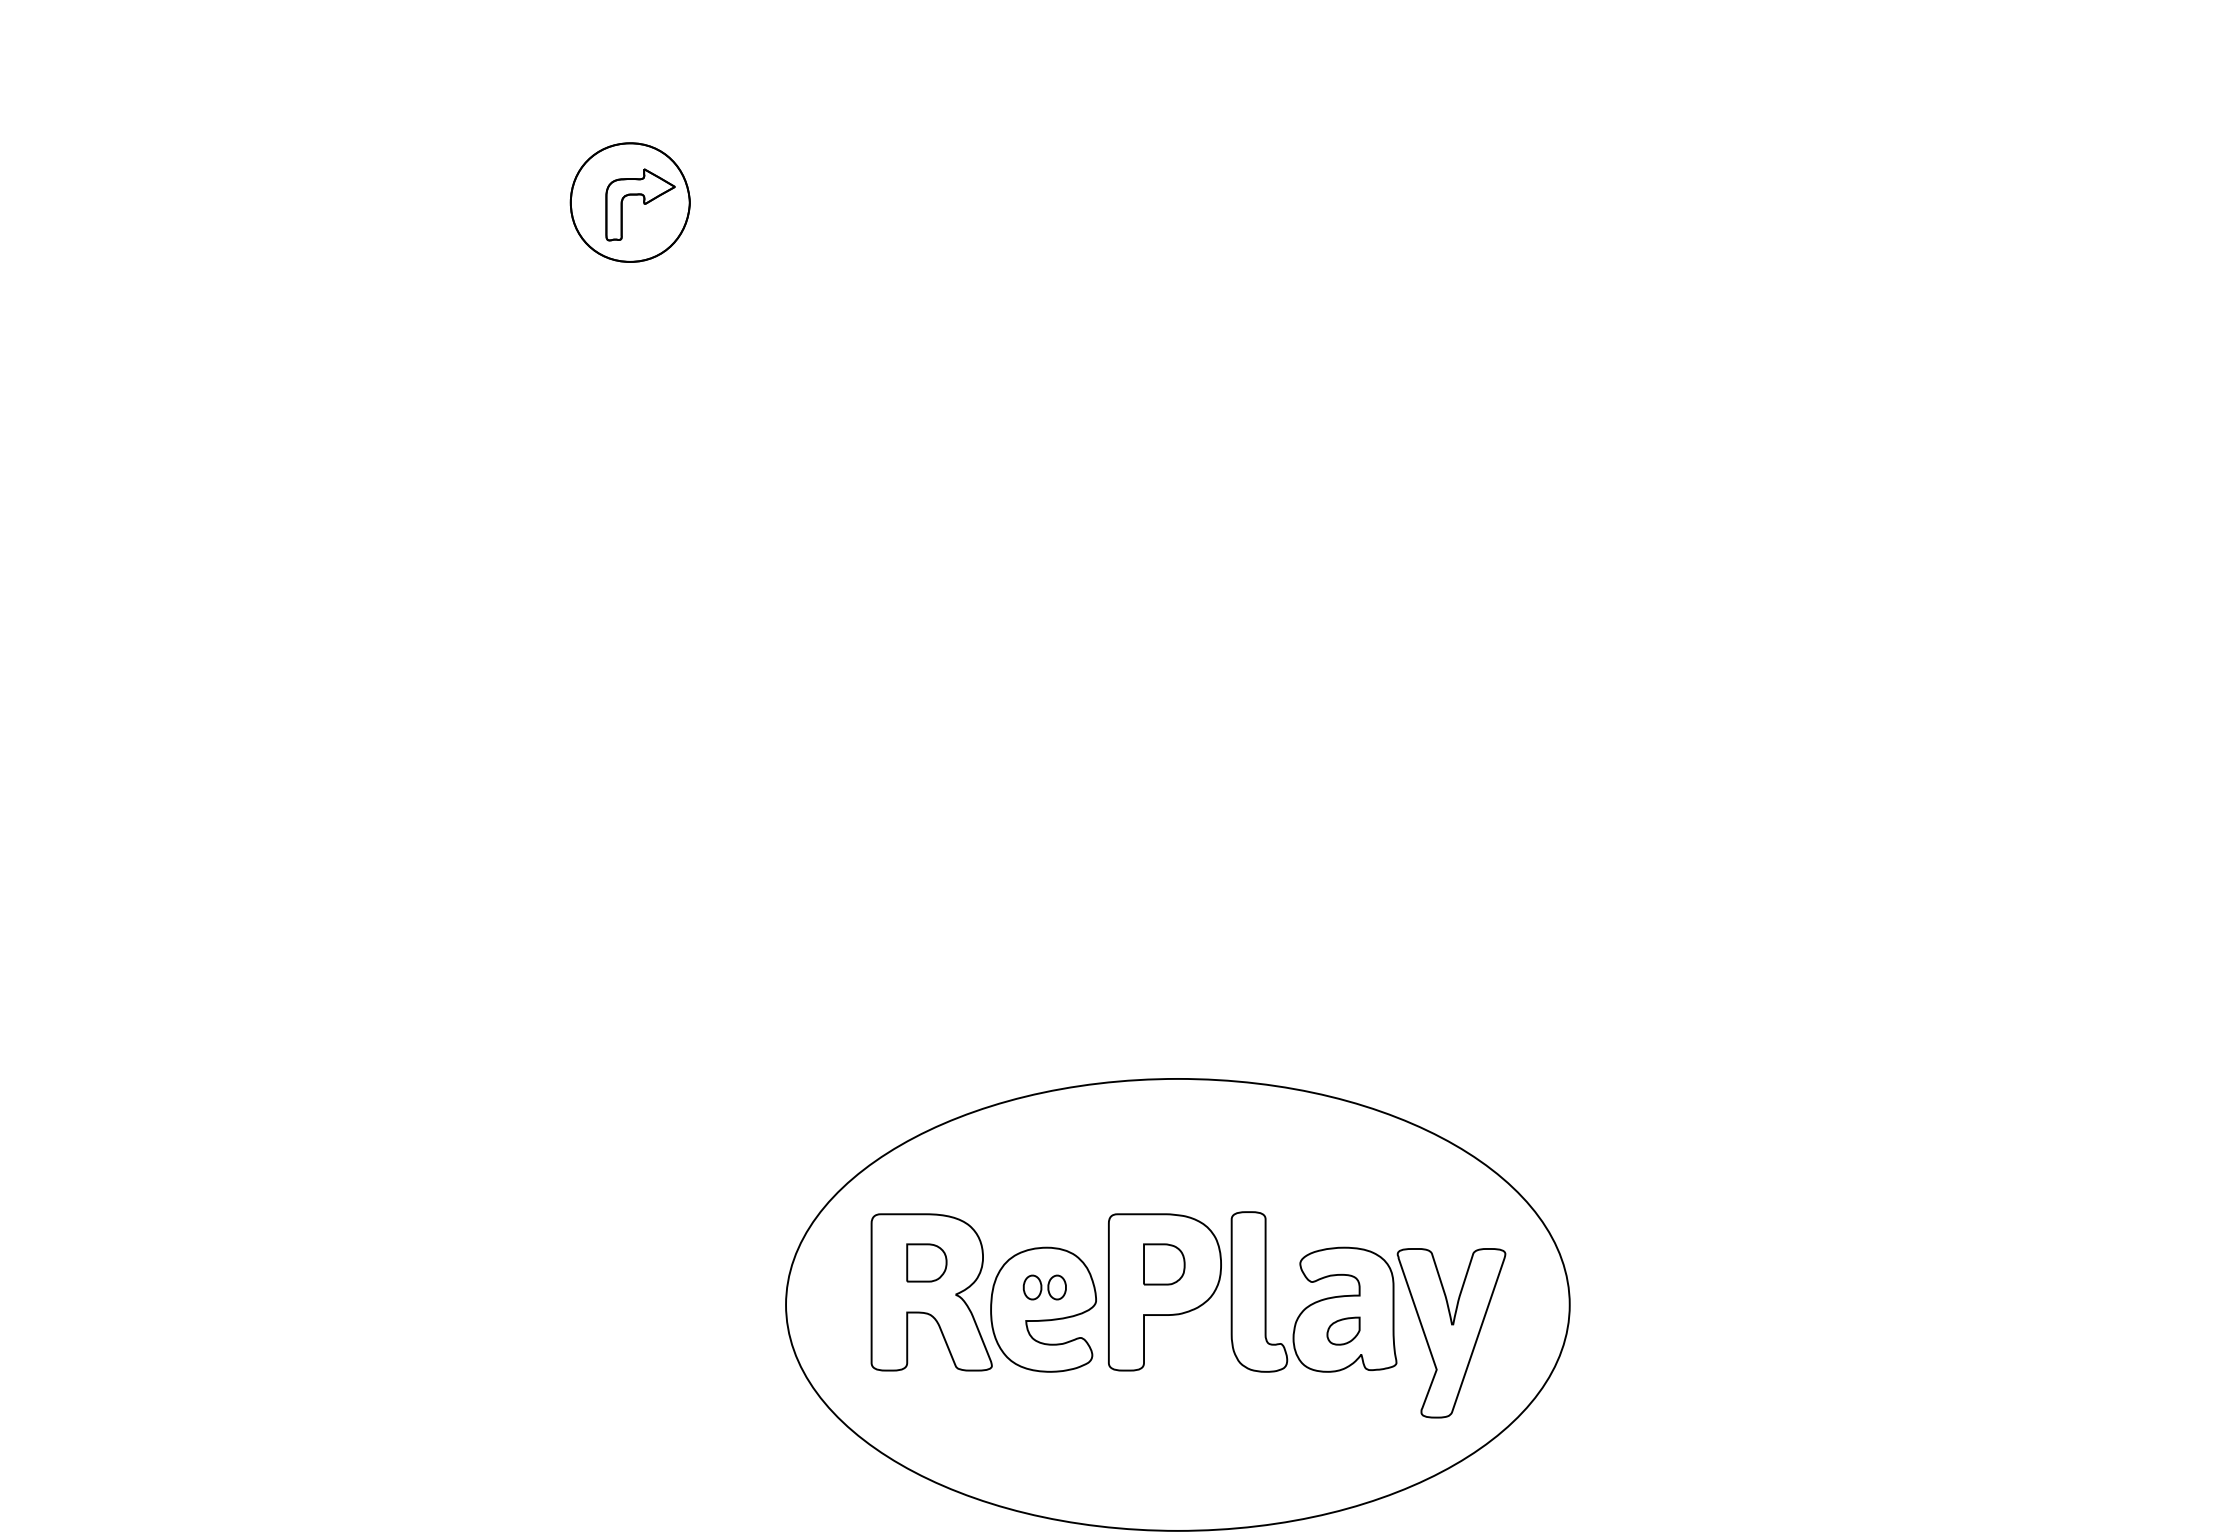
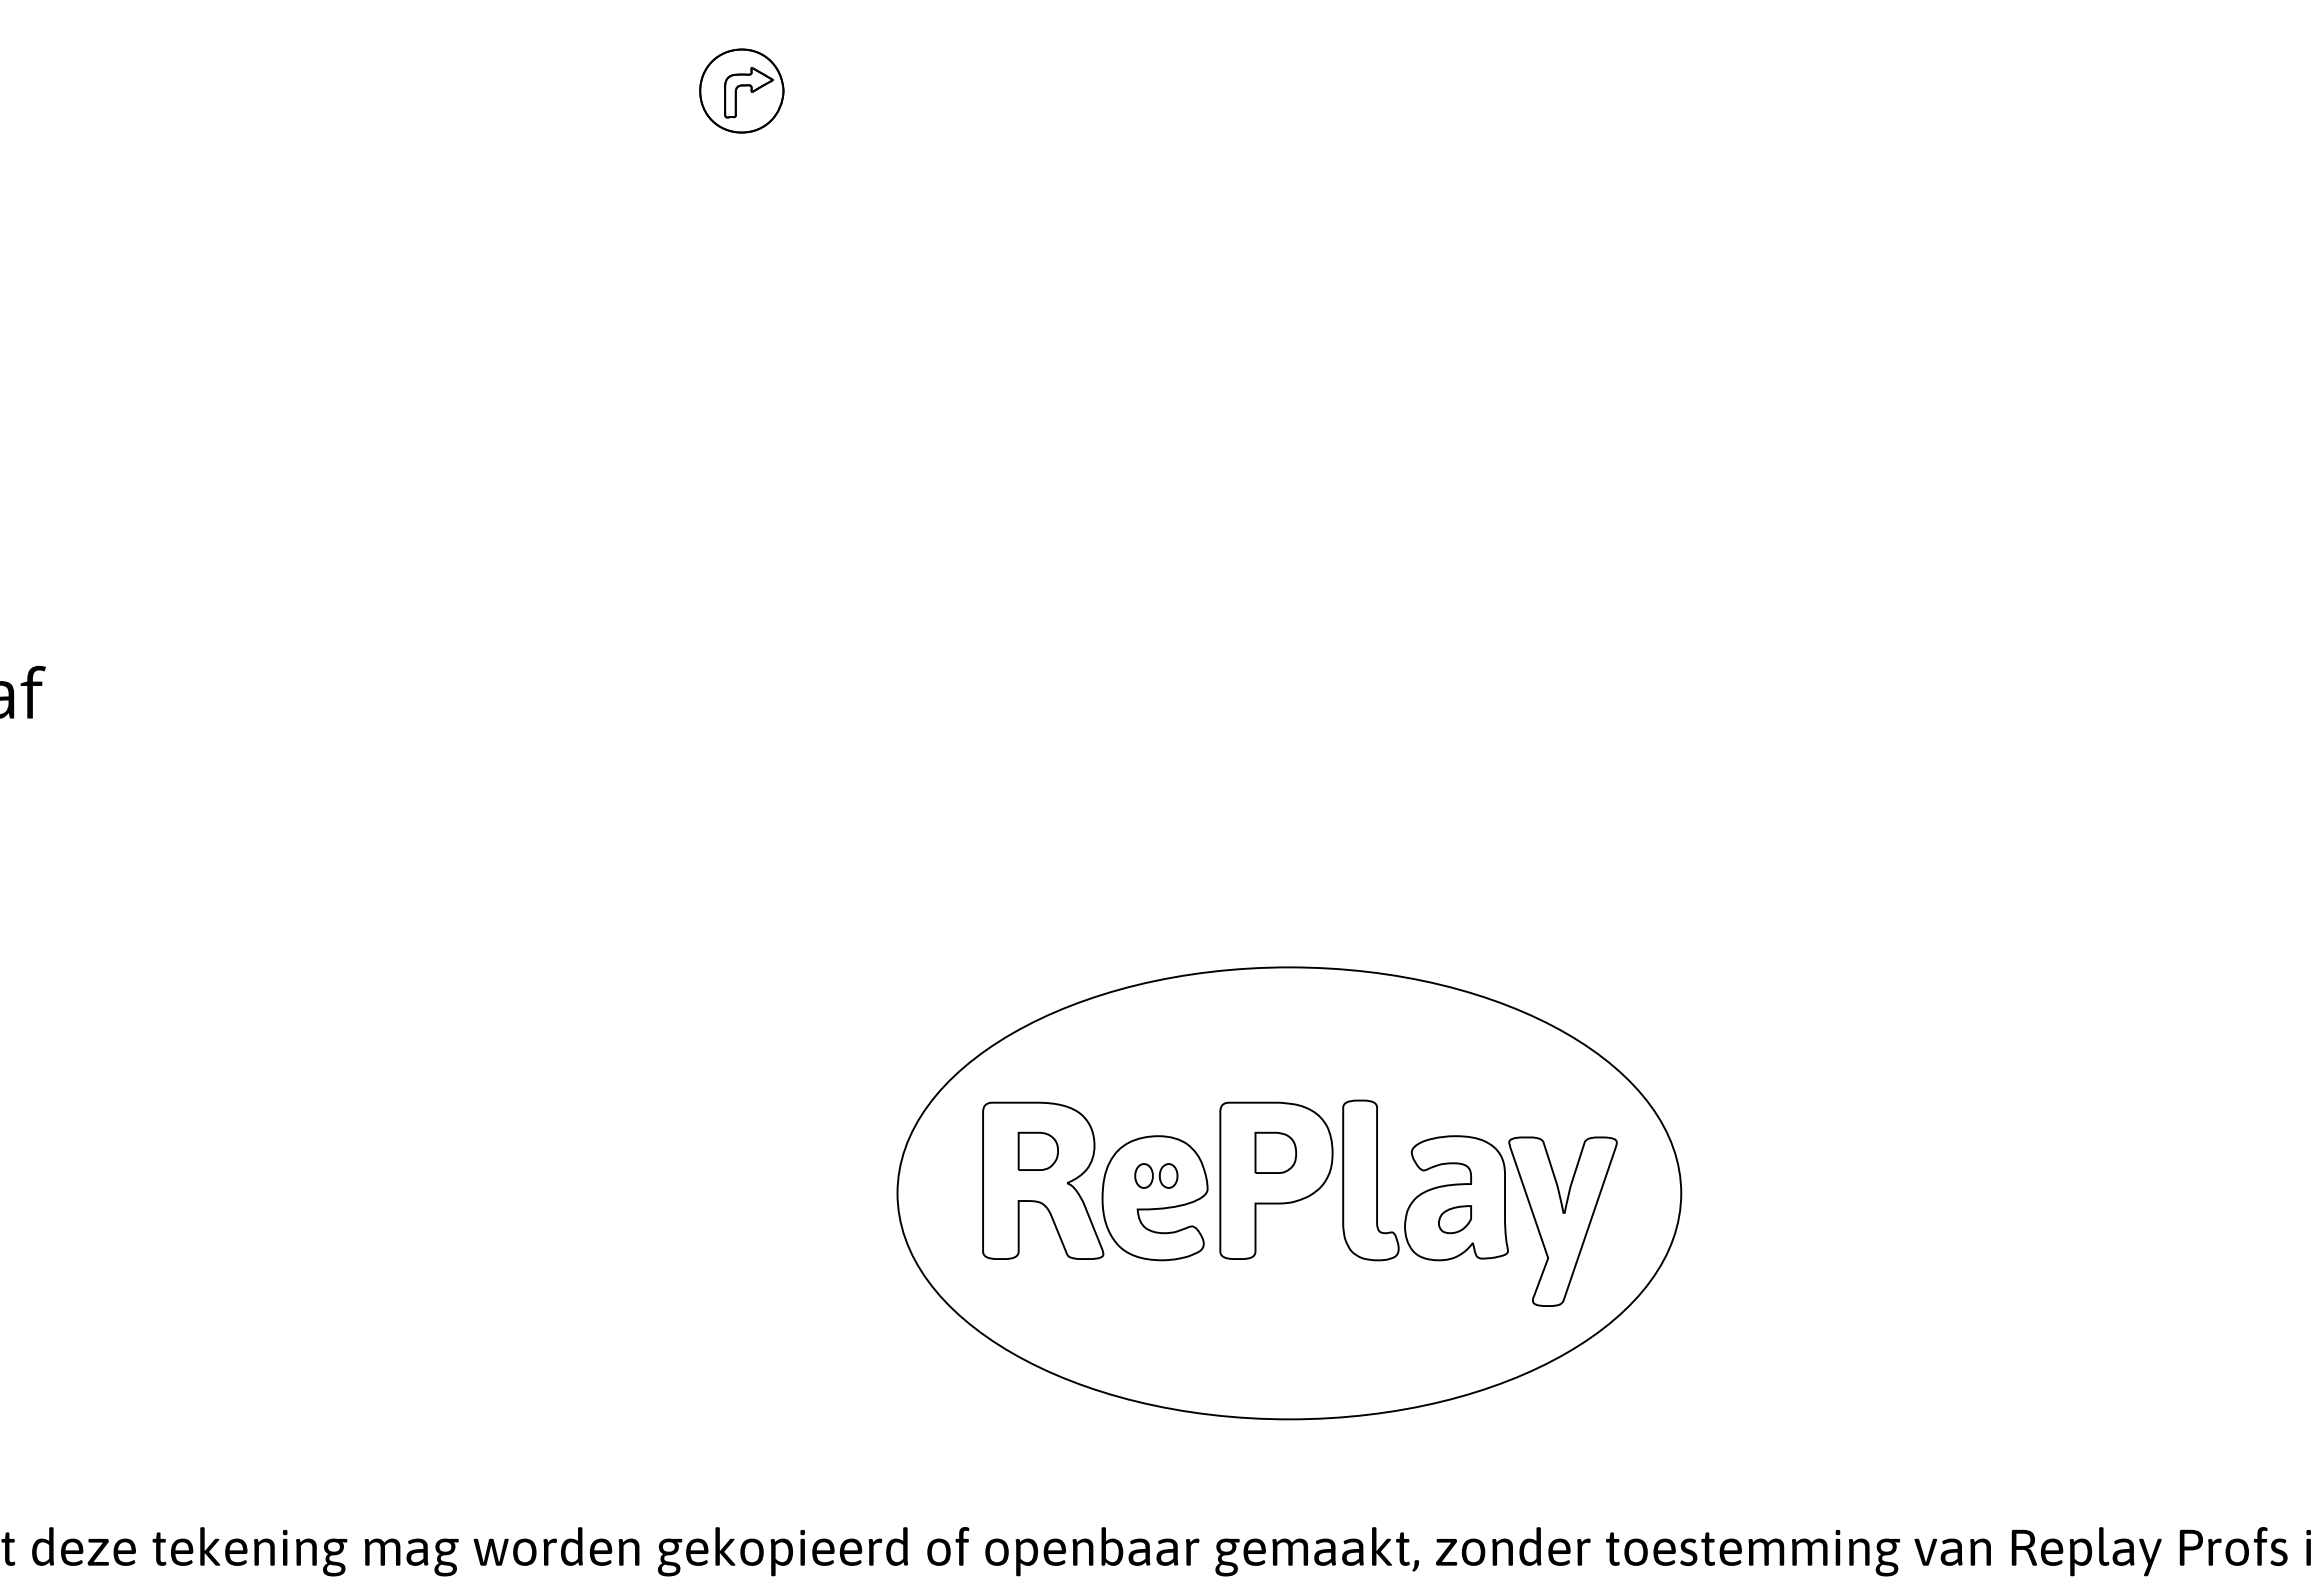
part: (630, 202) -> (741, 90), size x0.7

